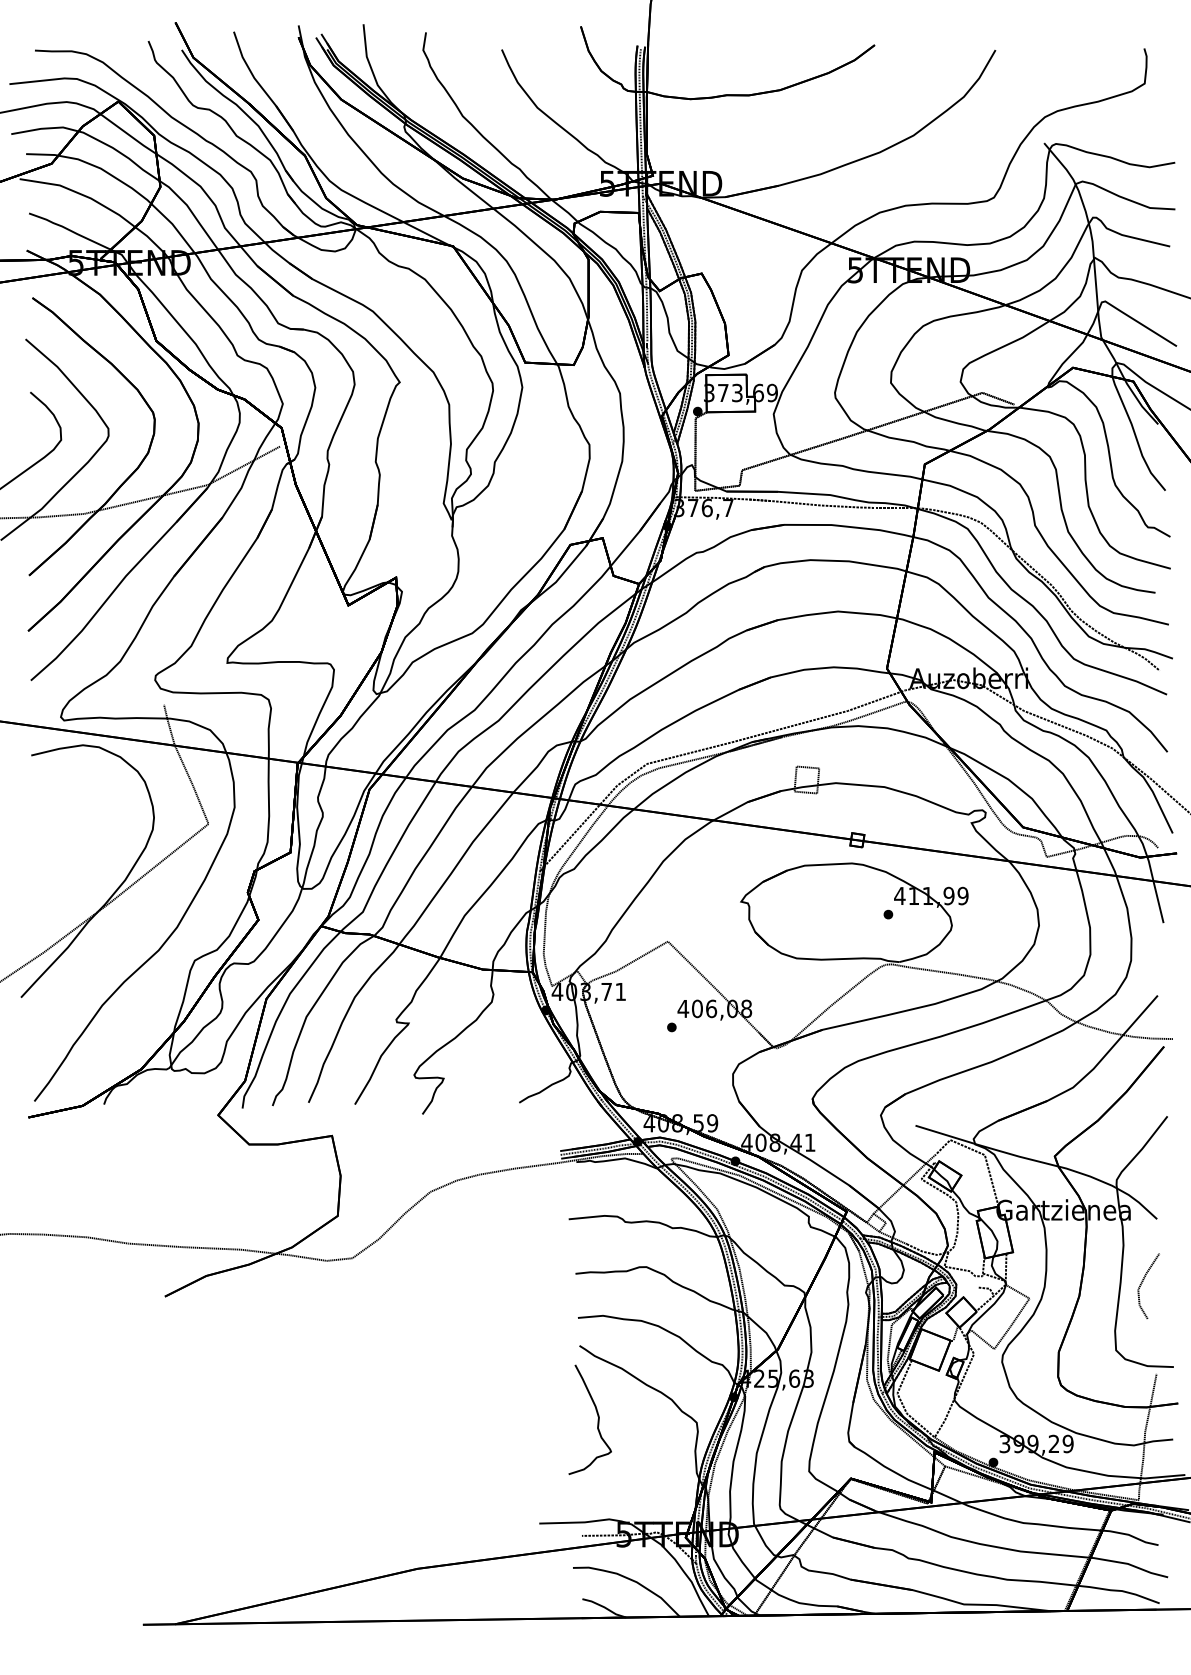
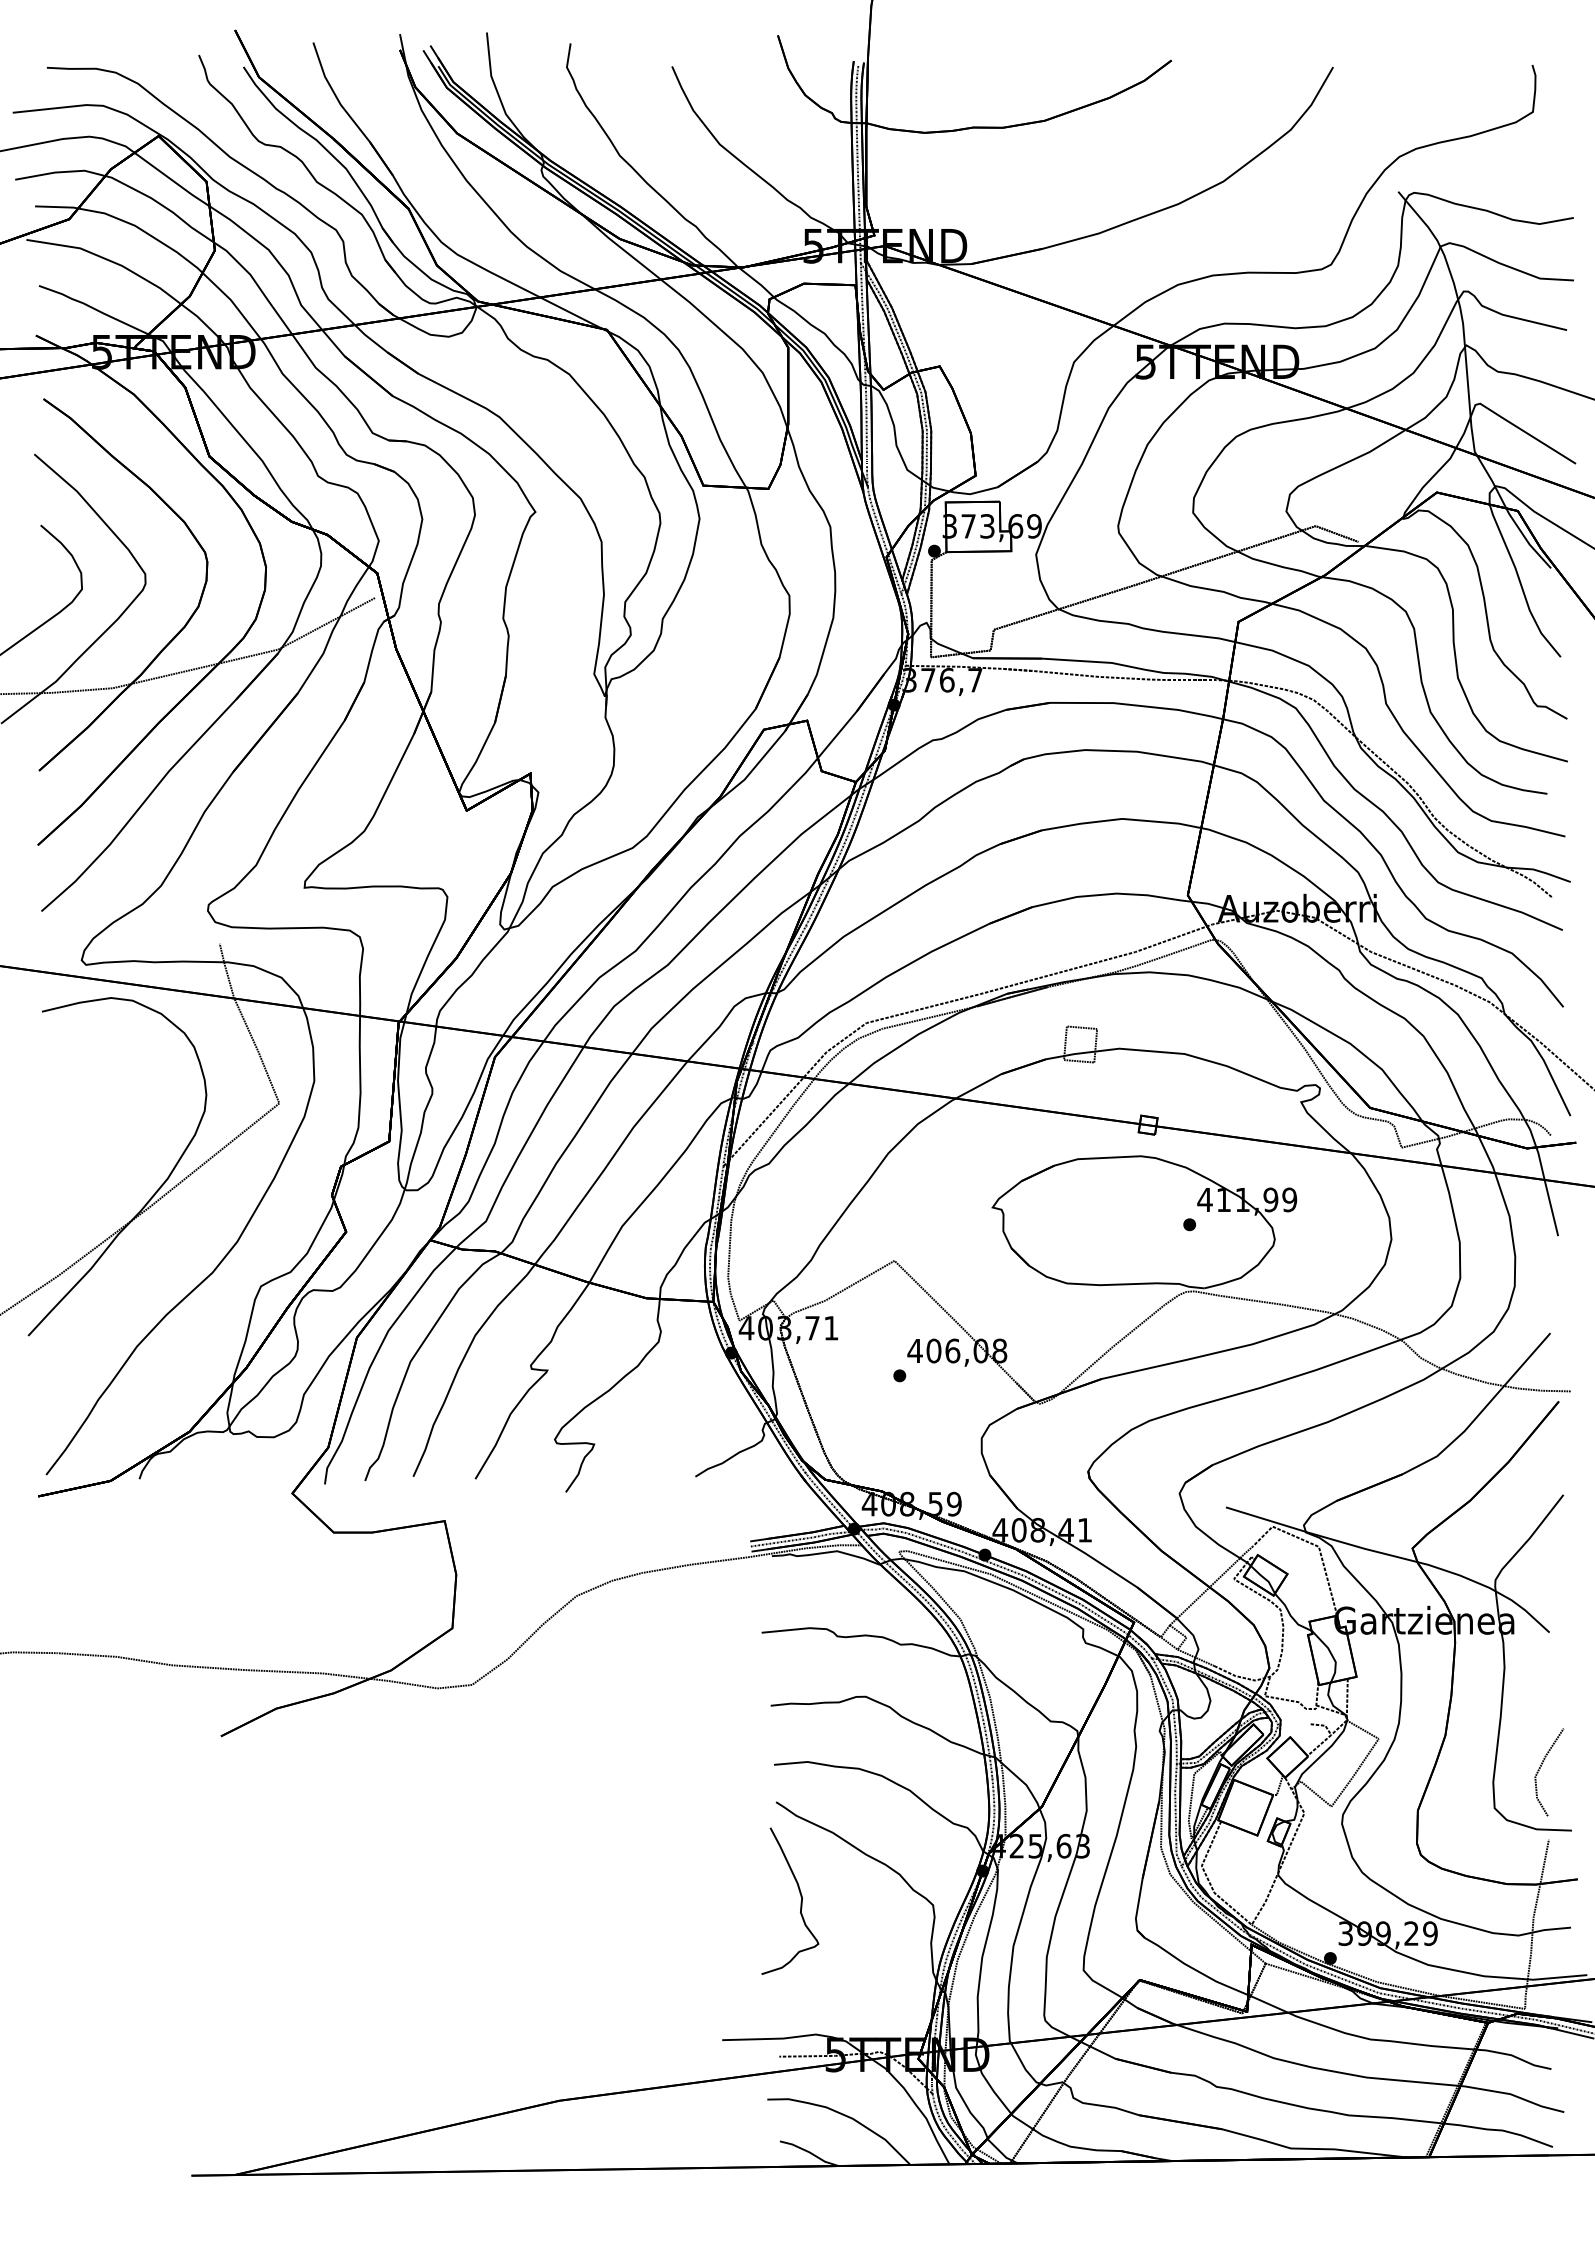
line: (1142, 1283) -> (1540, 1768), moved

